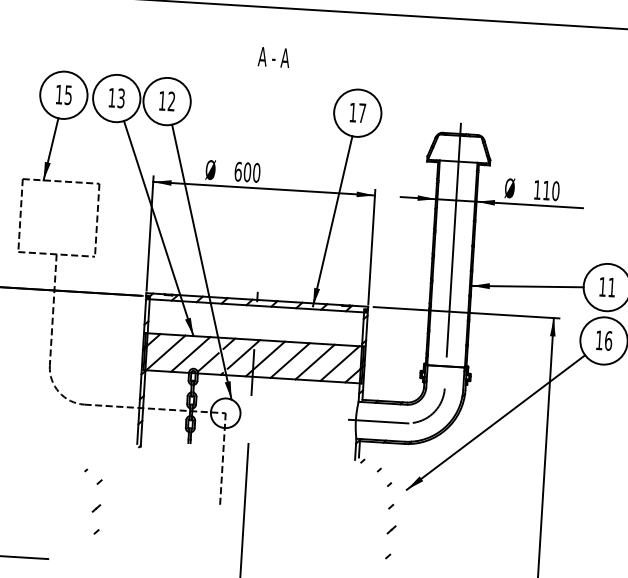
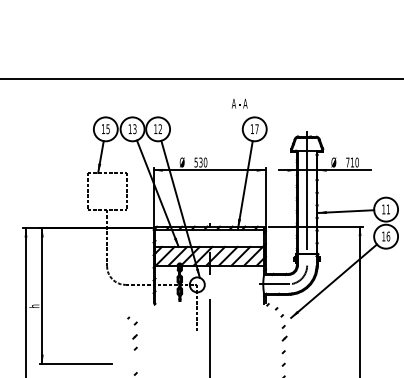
text: (273, 56) -> (239, 103), moved
text: (242, 171) -> (198, 162), 600 -> 530
text: (536, 189) -> (347, 162), 110 -> 710

